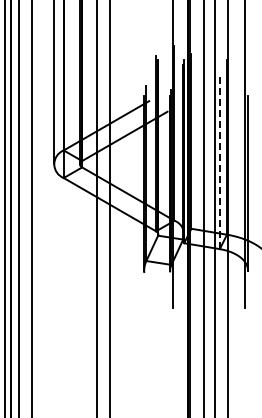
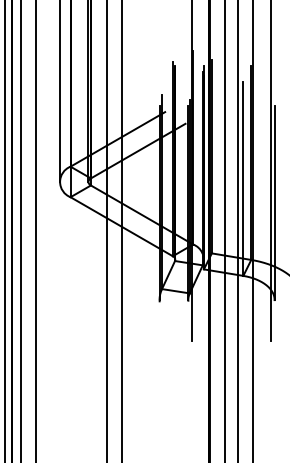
line: (219, 161) -> (242, 178), dashed -> solid

